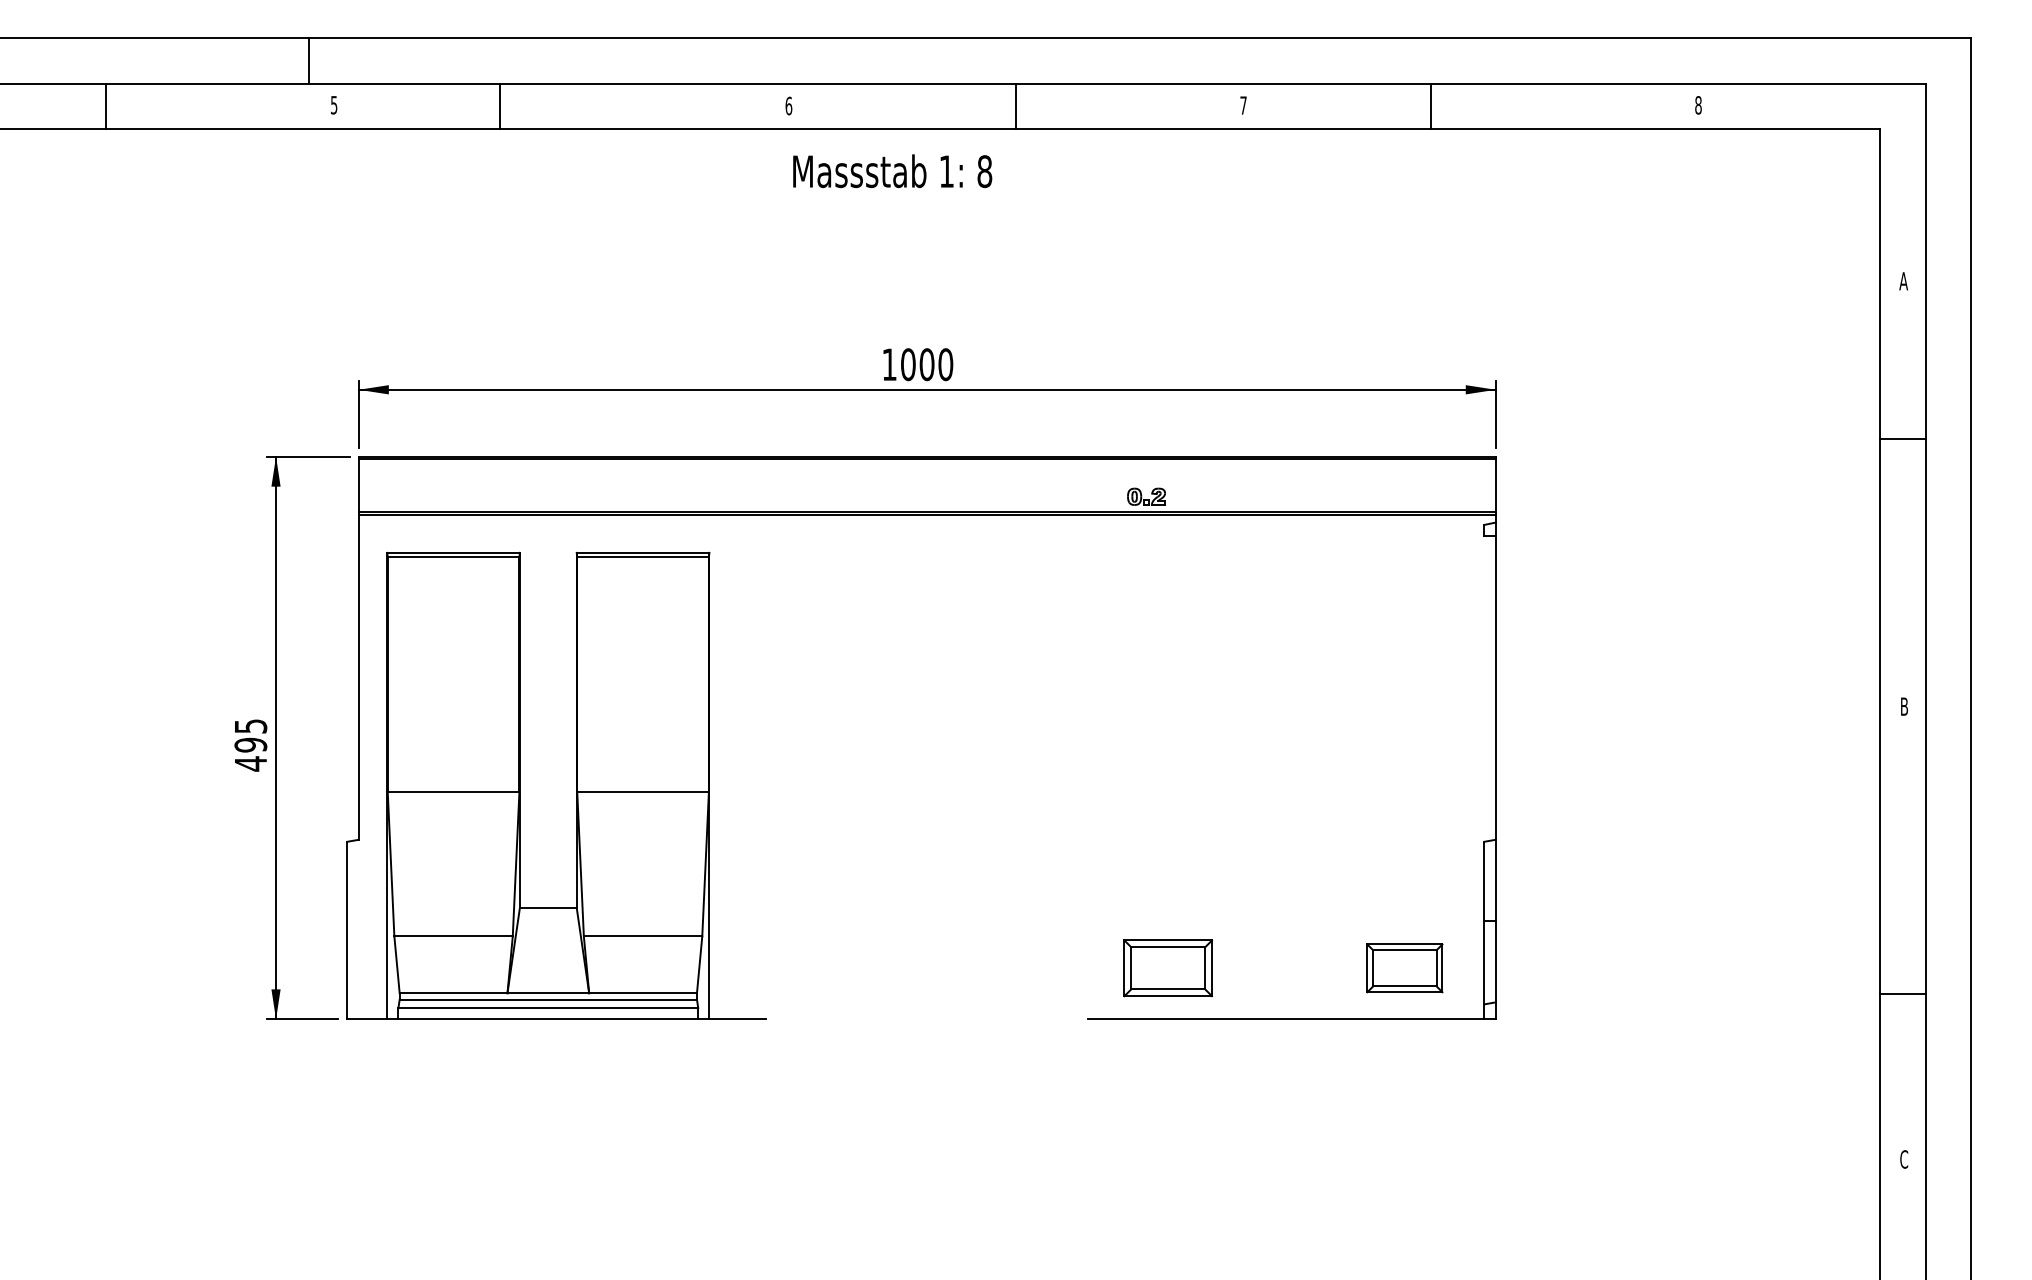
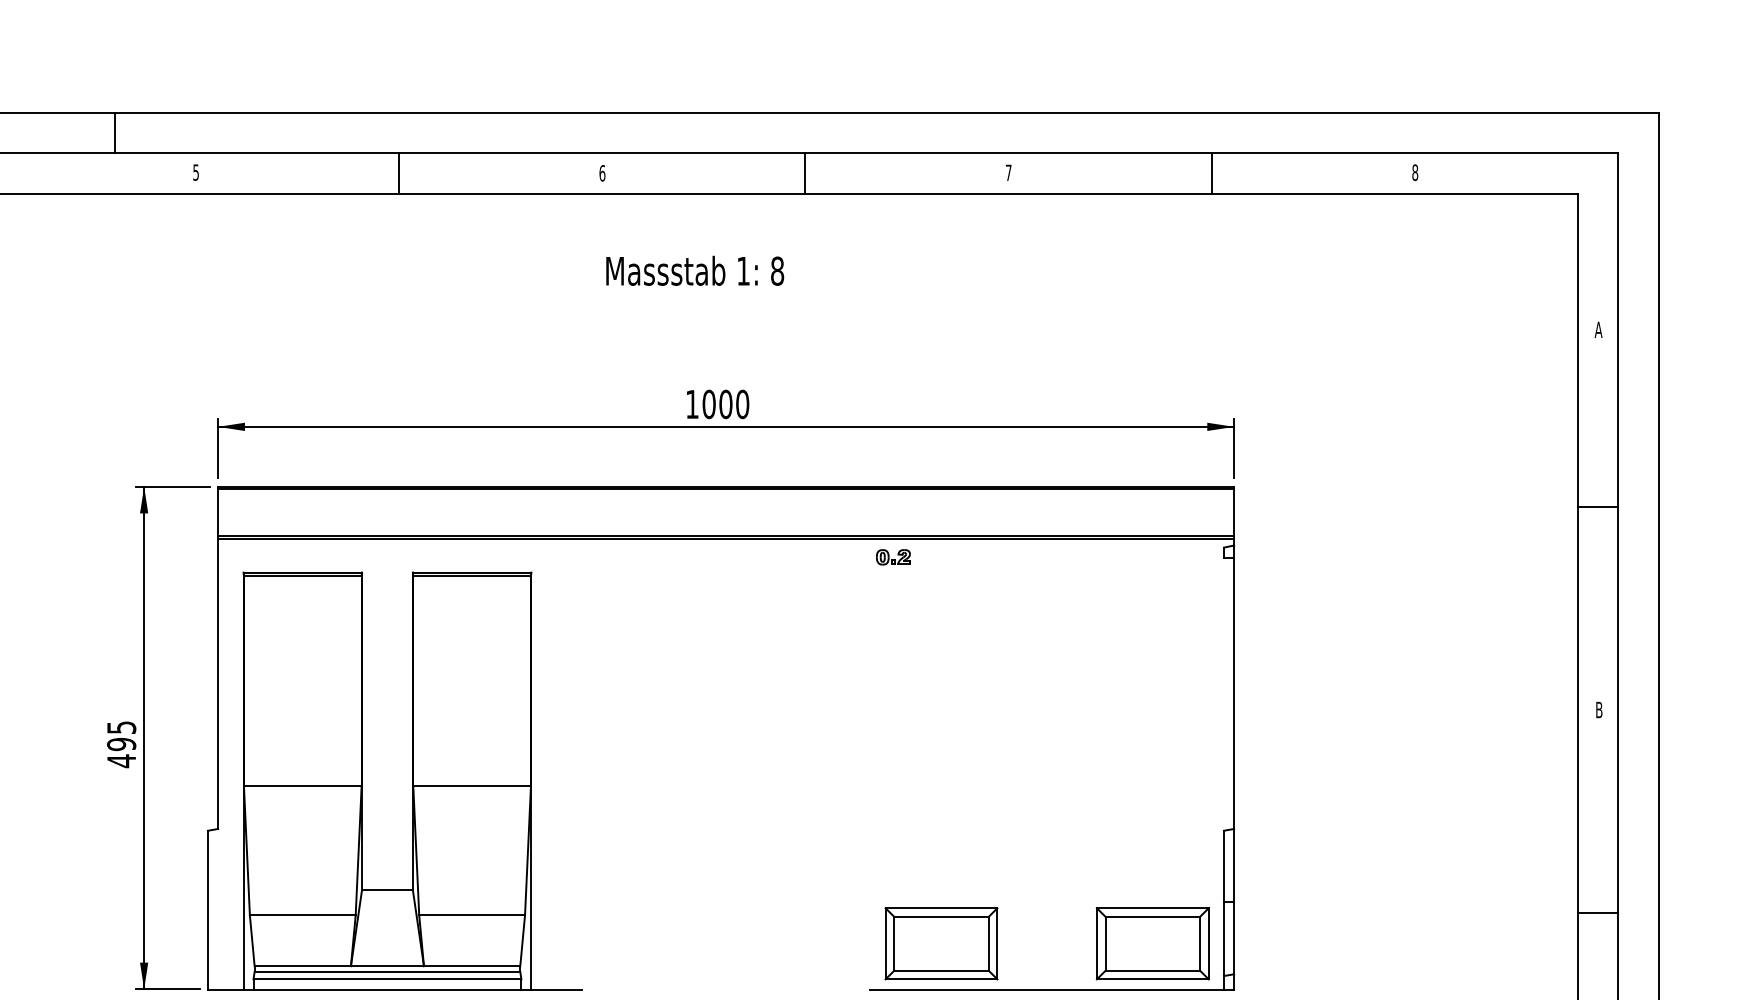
line: (308, 60) -> (114, 132), moved
line: (500, 106) -> (399, 173), moved
line: (1430, 106) -> (1211, 173), moved
text: (892, 171) -> (695, 271), moved
line: (1902, 439) -> (1597, 507), moved
part: (1146, 496) -> (893, 557), moved
part: (1167, 968) -> (940, 944), size x1.43
part: (1404, 968) -> (1152, 944), size x1.67
line: (1902, 994) -> (1597, 913), moved

